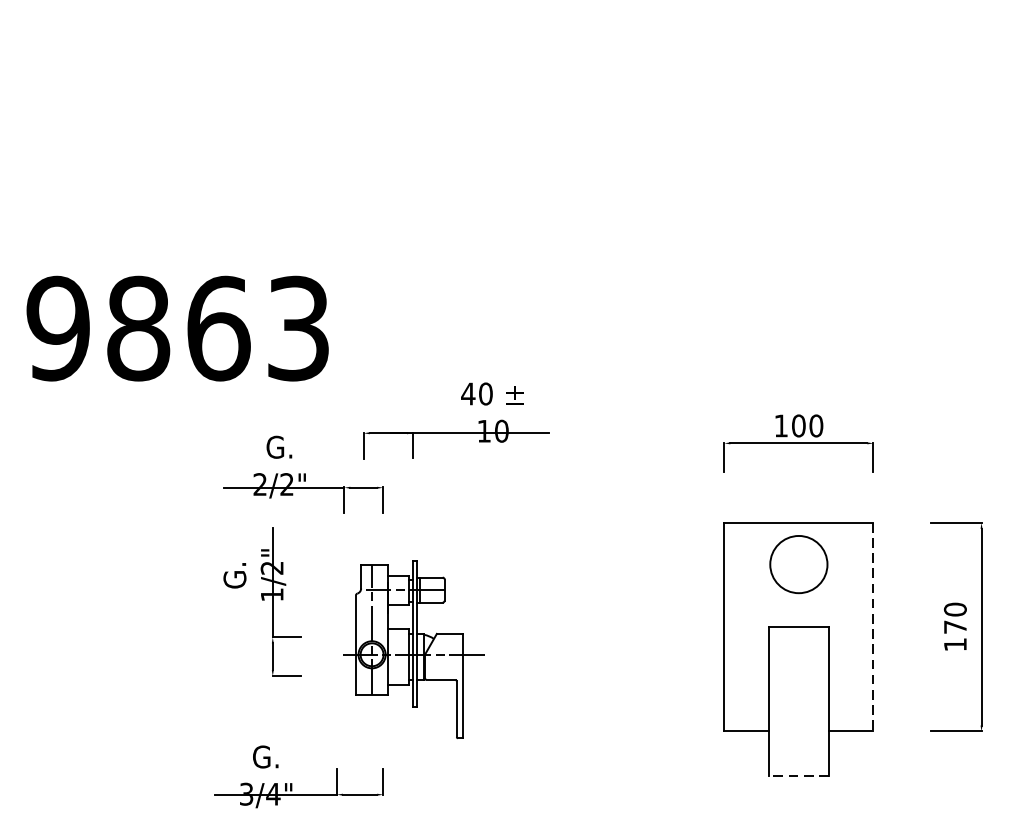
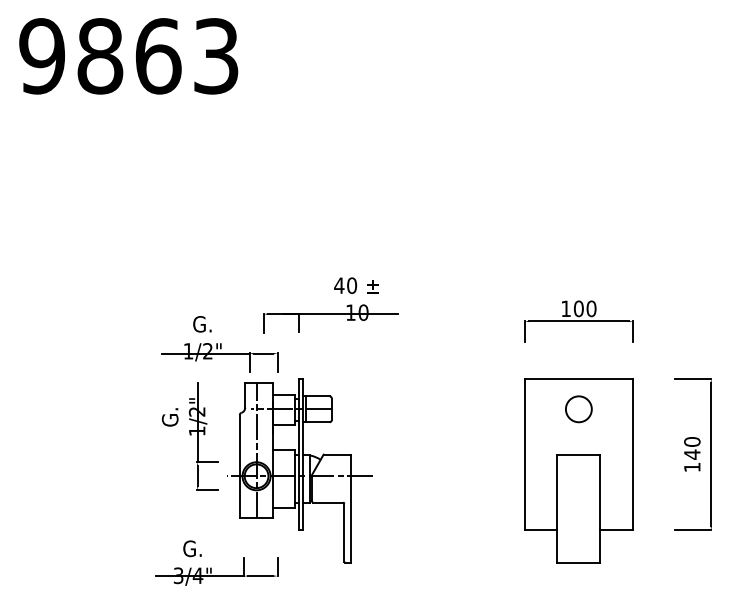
text: (177, 328) -> (128, 56), moved
text: (260, 484) -> (188, 351), 2/2" -> 1/2"
circle: (798, 564) -> (578, 409), size x0.62
line: (872, 626) -> (632, 454), dashed -> solid
text: (955, 626) -> (692, 454), 170 -> 140
part: (413, 649) -> (299, 470), size x1.43
line: (798, 775) -> (578, 562), dashed -> solid

